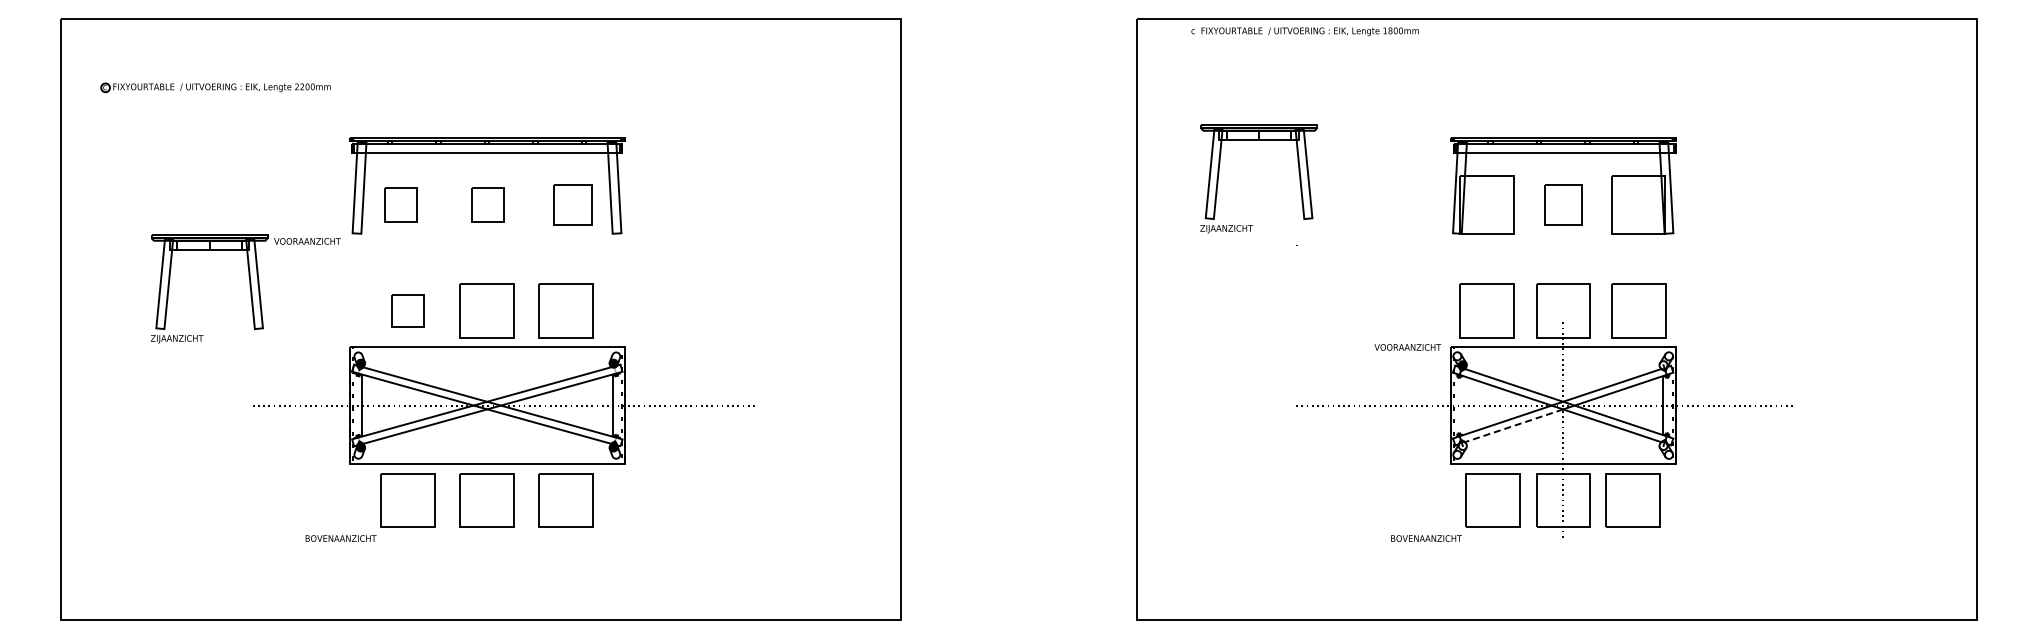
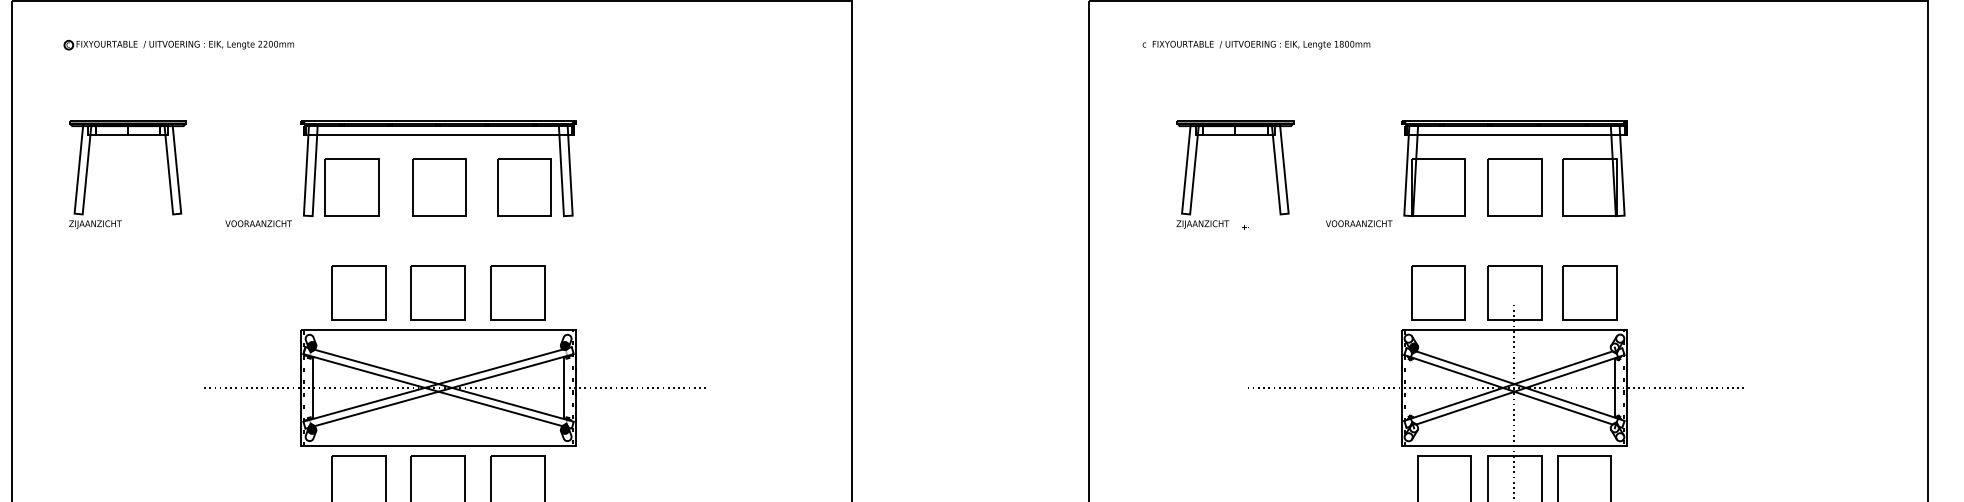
text: (1304, 31) -> (1255, 44), moved
part: (215, 87) -> (178, 44), moved
part: (1258, 140) -> (1234, 135), moved
part: (400, 204) -> (351, 186), size x1.67
part: (487, 204) -> (438, 186), size x1.67
part: (572, 204) -> (523, 186), size x1.43
part: (1563, 204) -> (1514, 186), size x1.43
part: (209, 250) -> (127, 135), moved
part: (407, 310) -> (358, 292), size x1.67
text: (1407, 347) -> (1358, 223), moved
line: (1514, 425) -> (1465, 407), dashed -> solid

